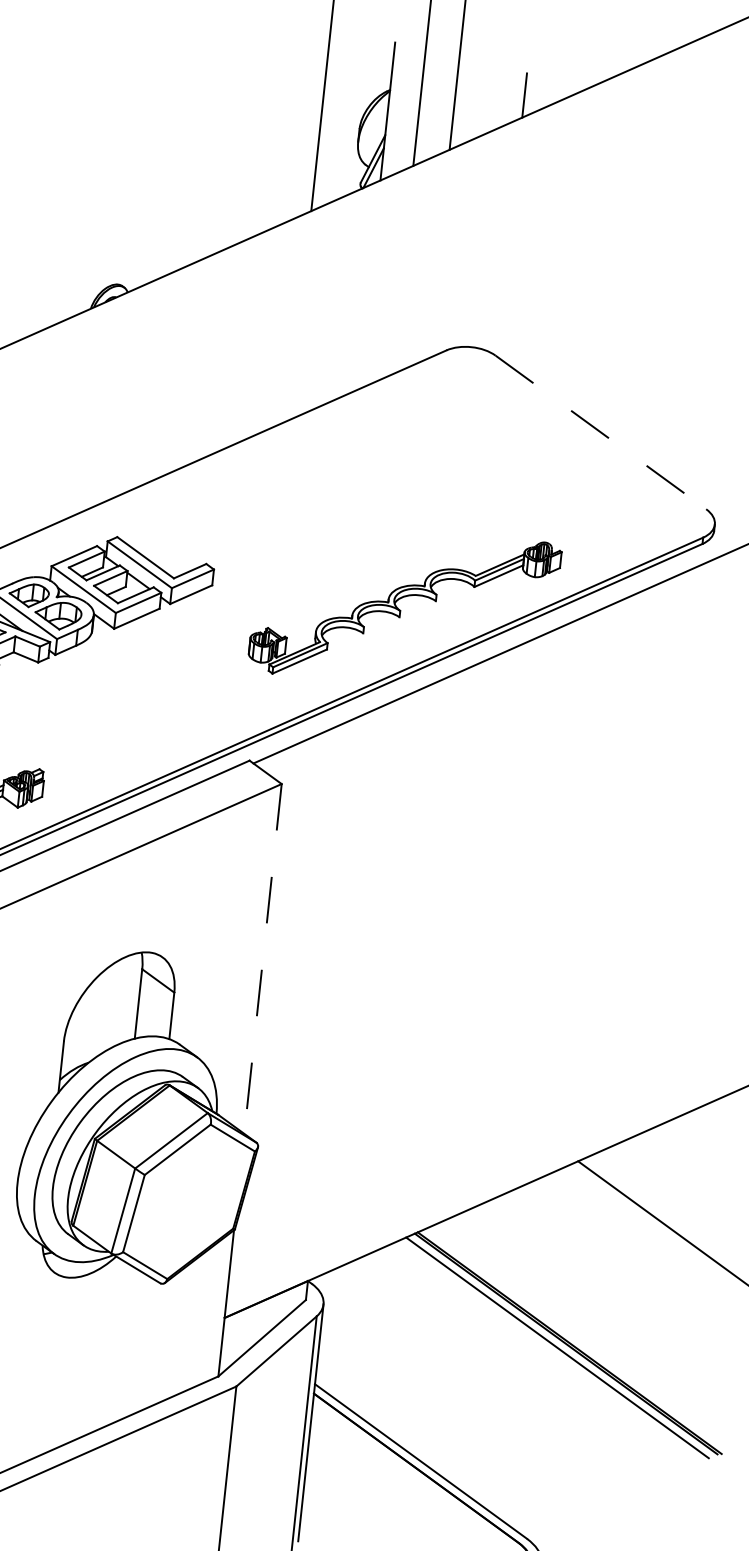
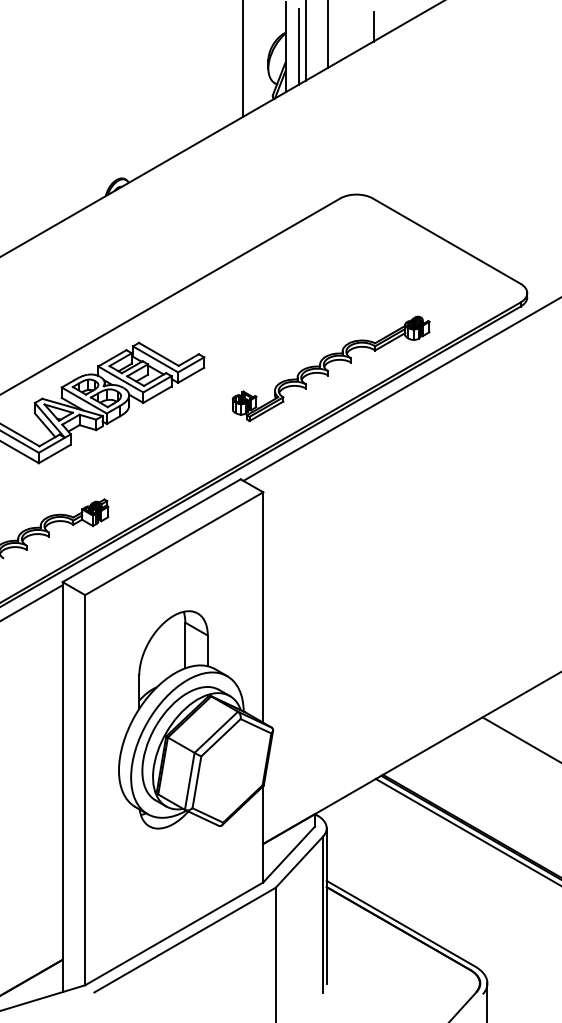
line: (409, 113) -> (299, 46), added
line: (602, 433) -> (447, 241), dashed -> solid
line: (263, 960) -> (263, 608), dashed -> solid

